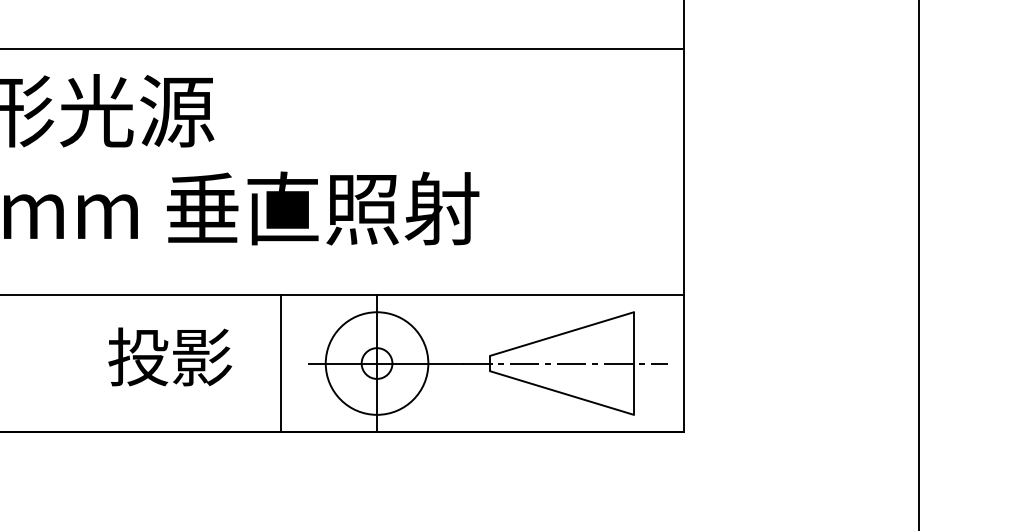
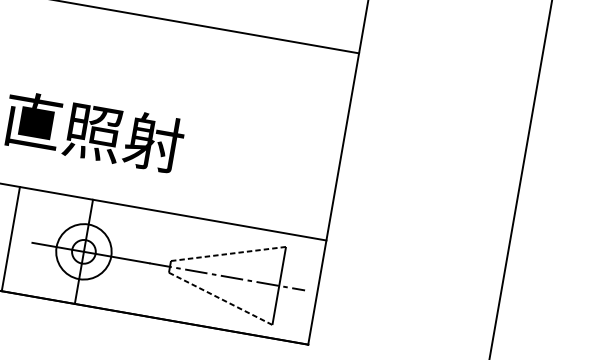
line: (562, 333) -> (228, 253), solid -> dashed
circle: (376, 363) -> (83, 251), size x0.7
line: (562, 393) -> (220, 299), solid -> dashed

